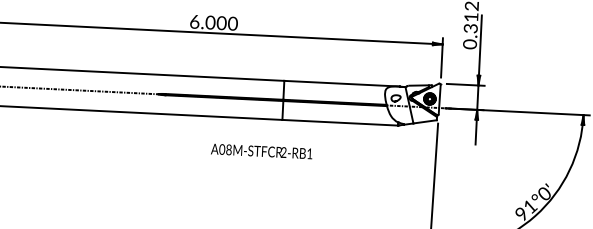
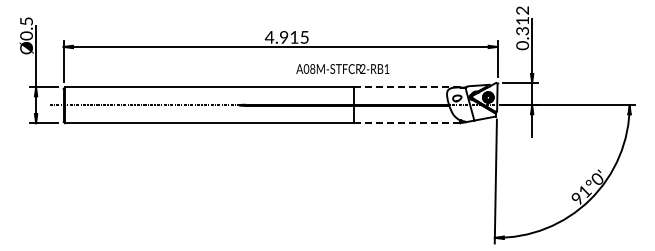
text: (213, 22) -> (286, 37), 6.000 -> 4.915
line: (341, 83) -> (406, 87), solid -> dashed
line: (340, 123) -> (407, 123), solid -> dashed
text: (261, 150) -> (342, 68), moved

